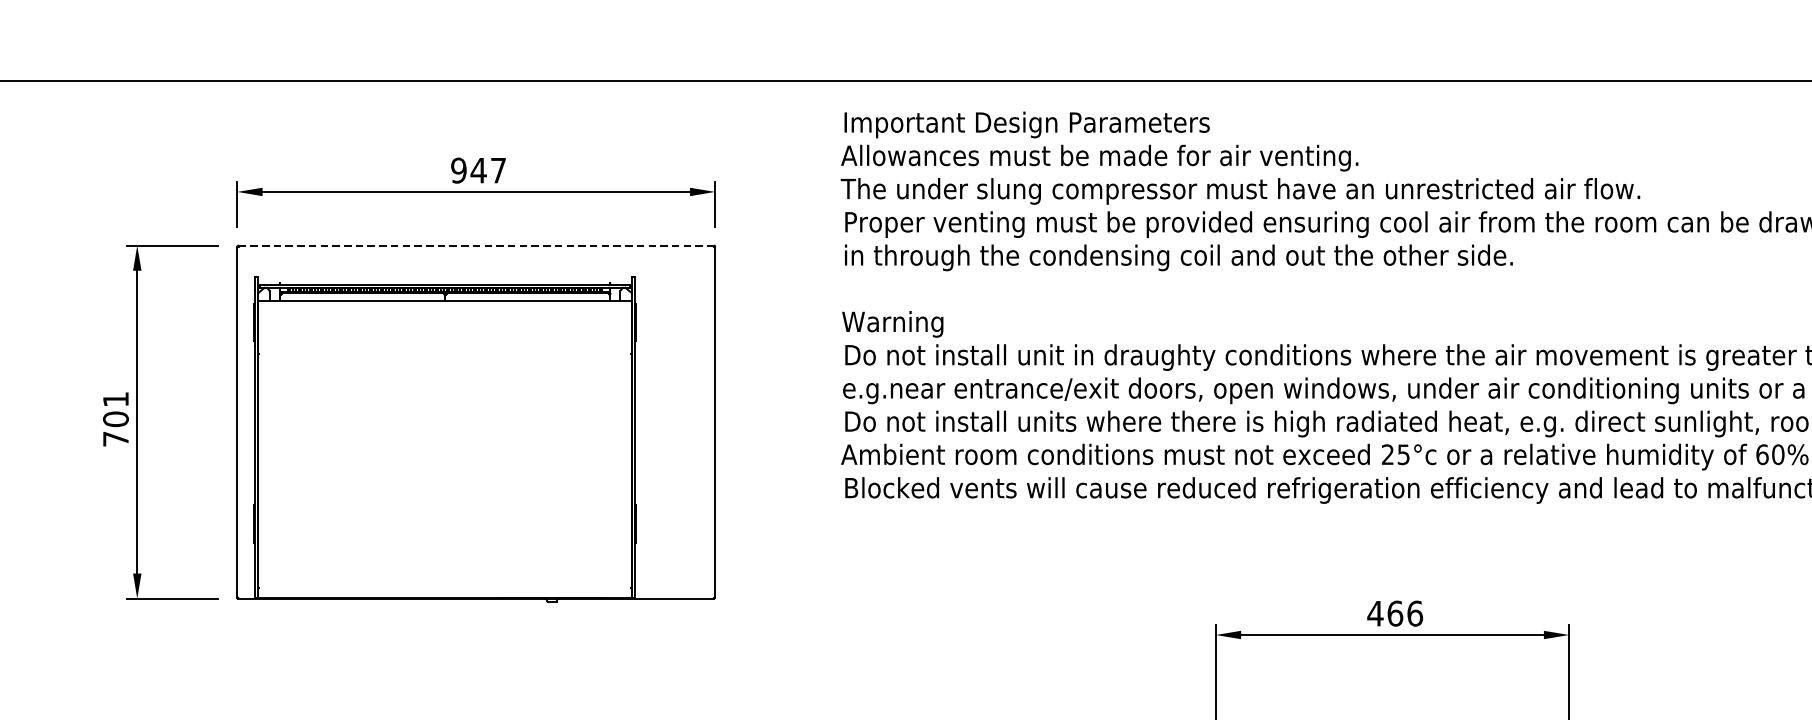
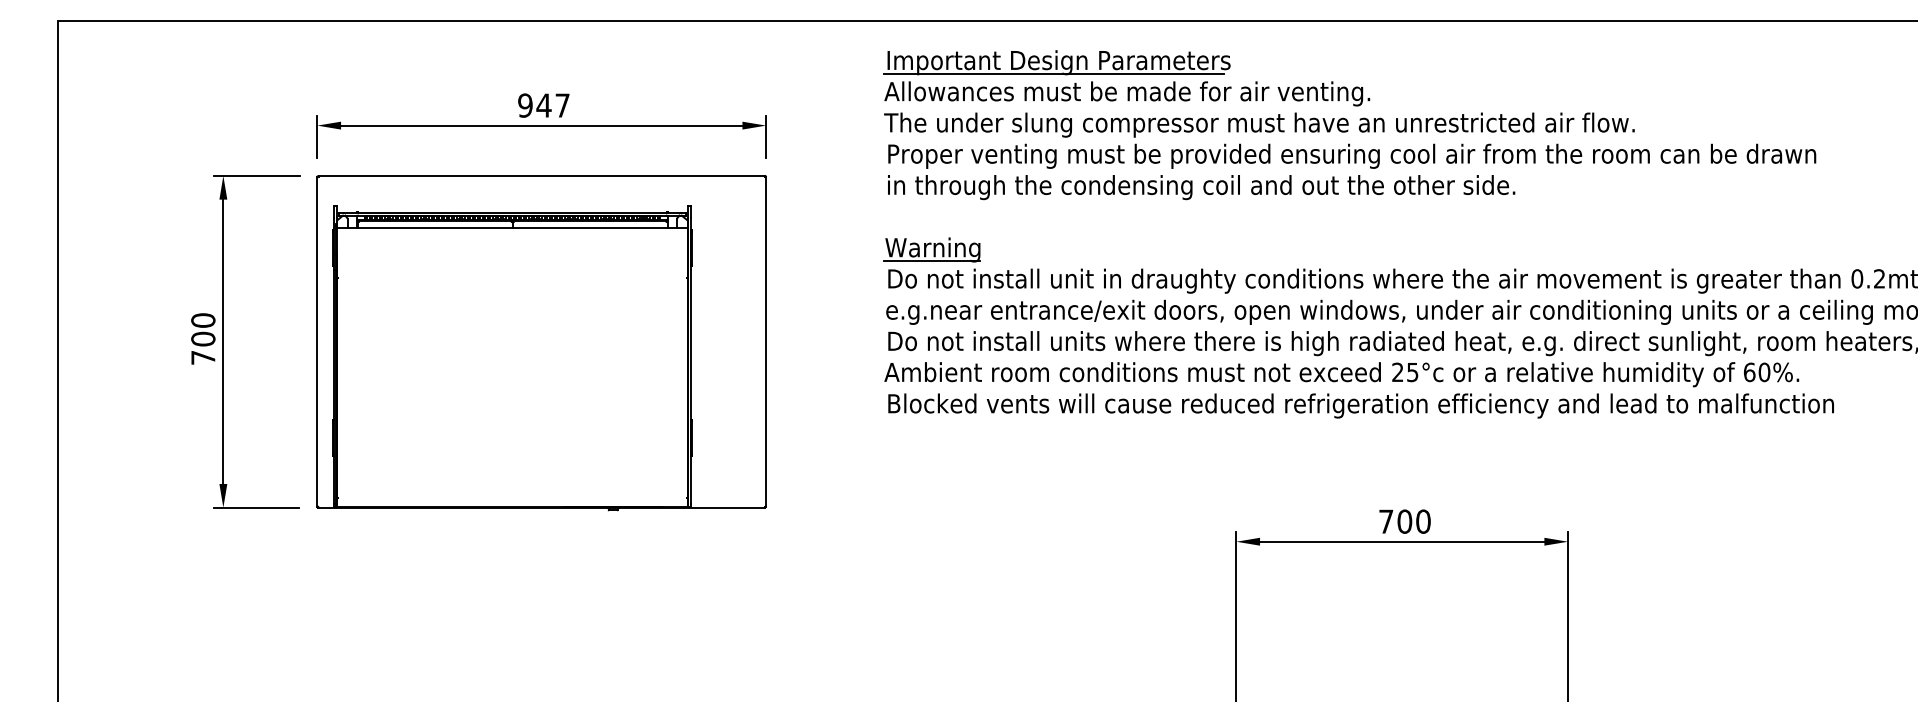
line: (1021, 137) -> (1053, 74), added
line: (477, 245) -> (542, 175), dashed -> solid
line: (892, 336) -> (932, 261), added
text: (116, 399) -> (203, 320), 701 -> 700
text: (1394, 613) -> (1404, 521), 466 -> 700

